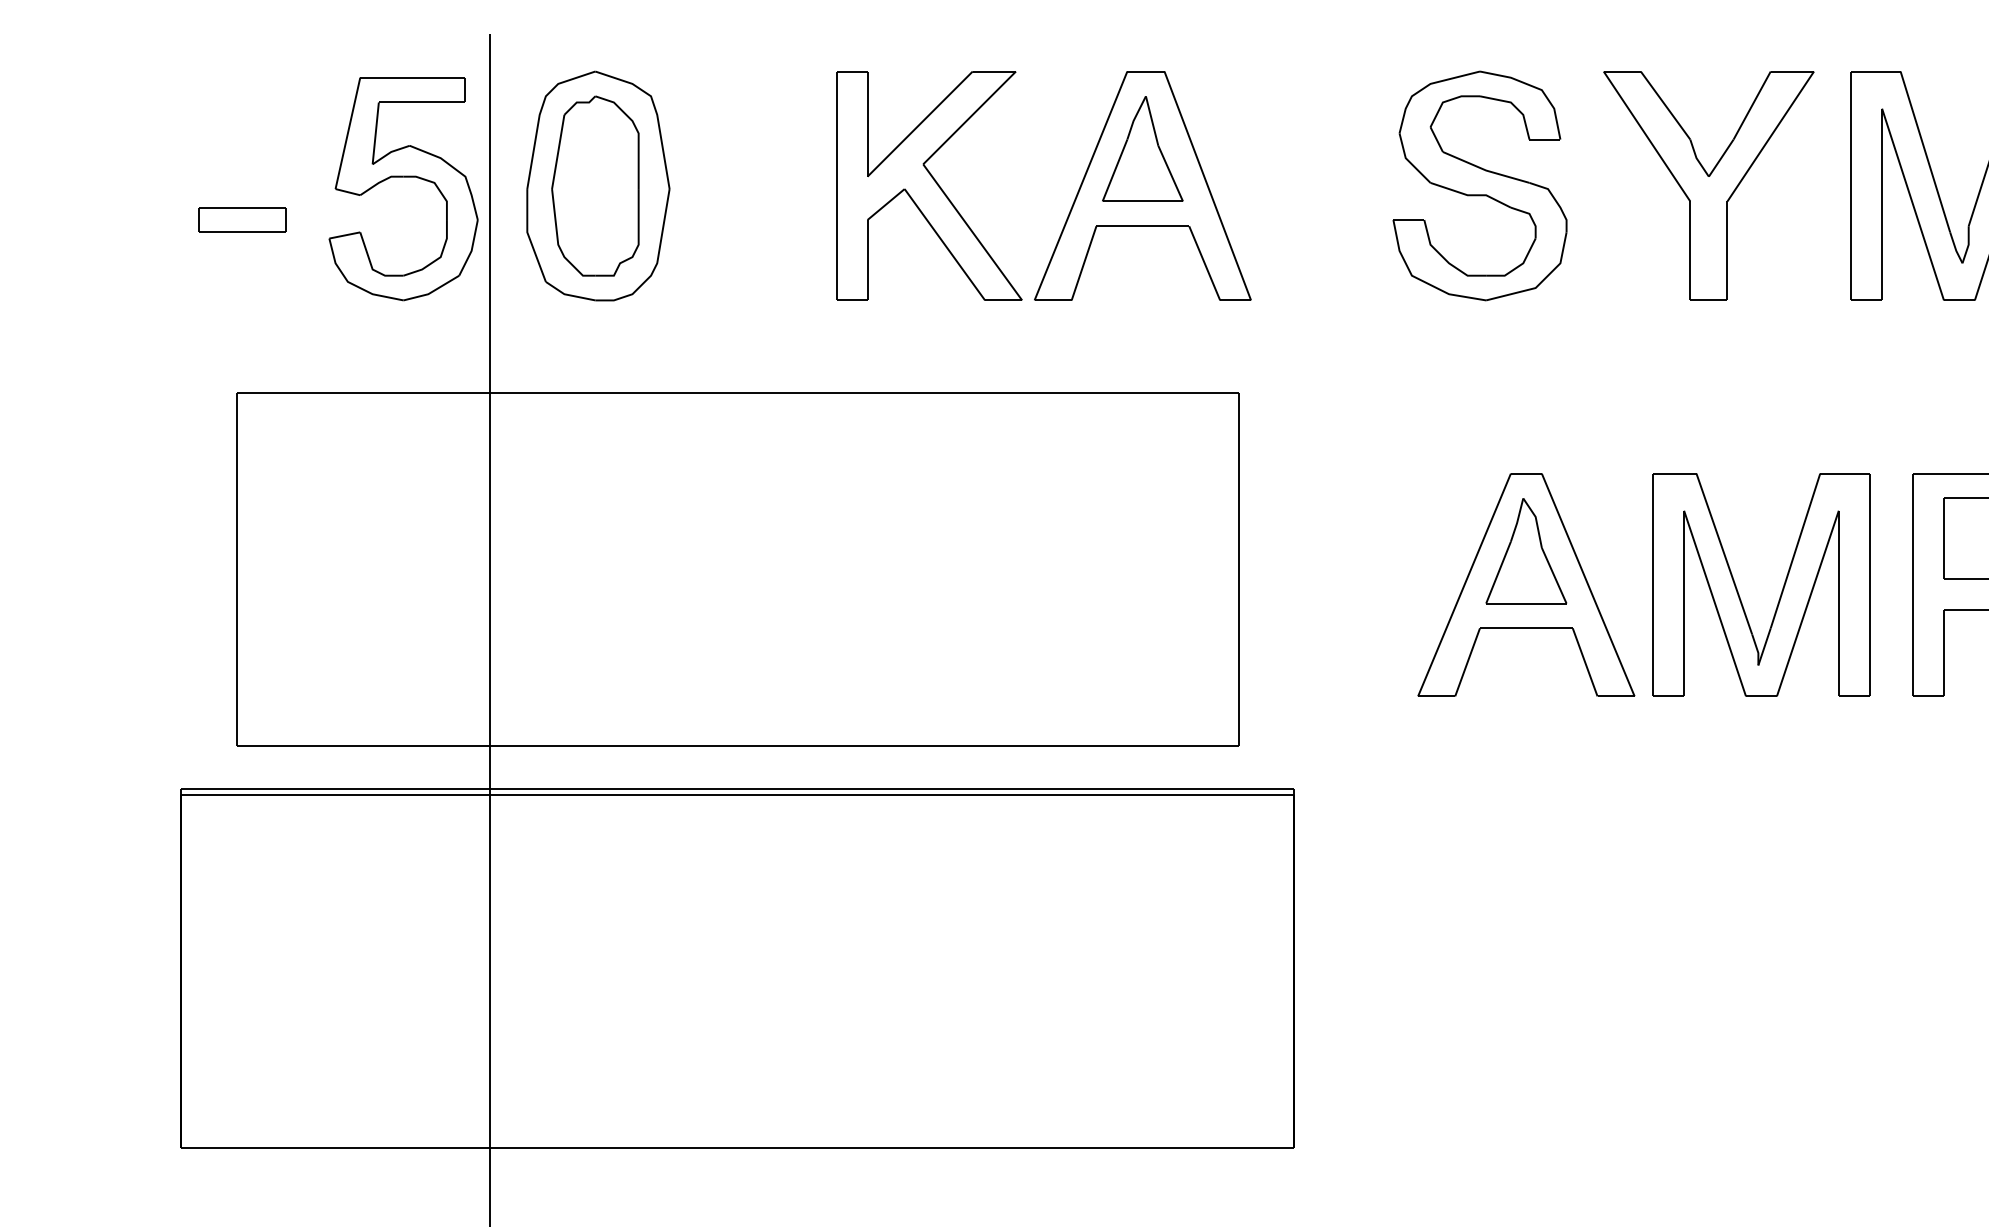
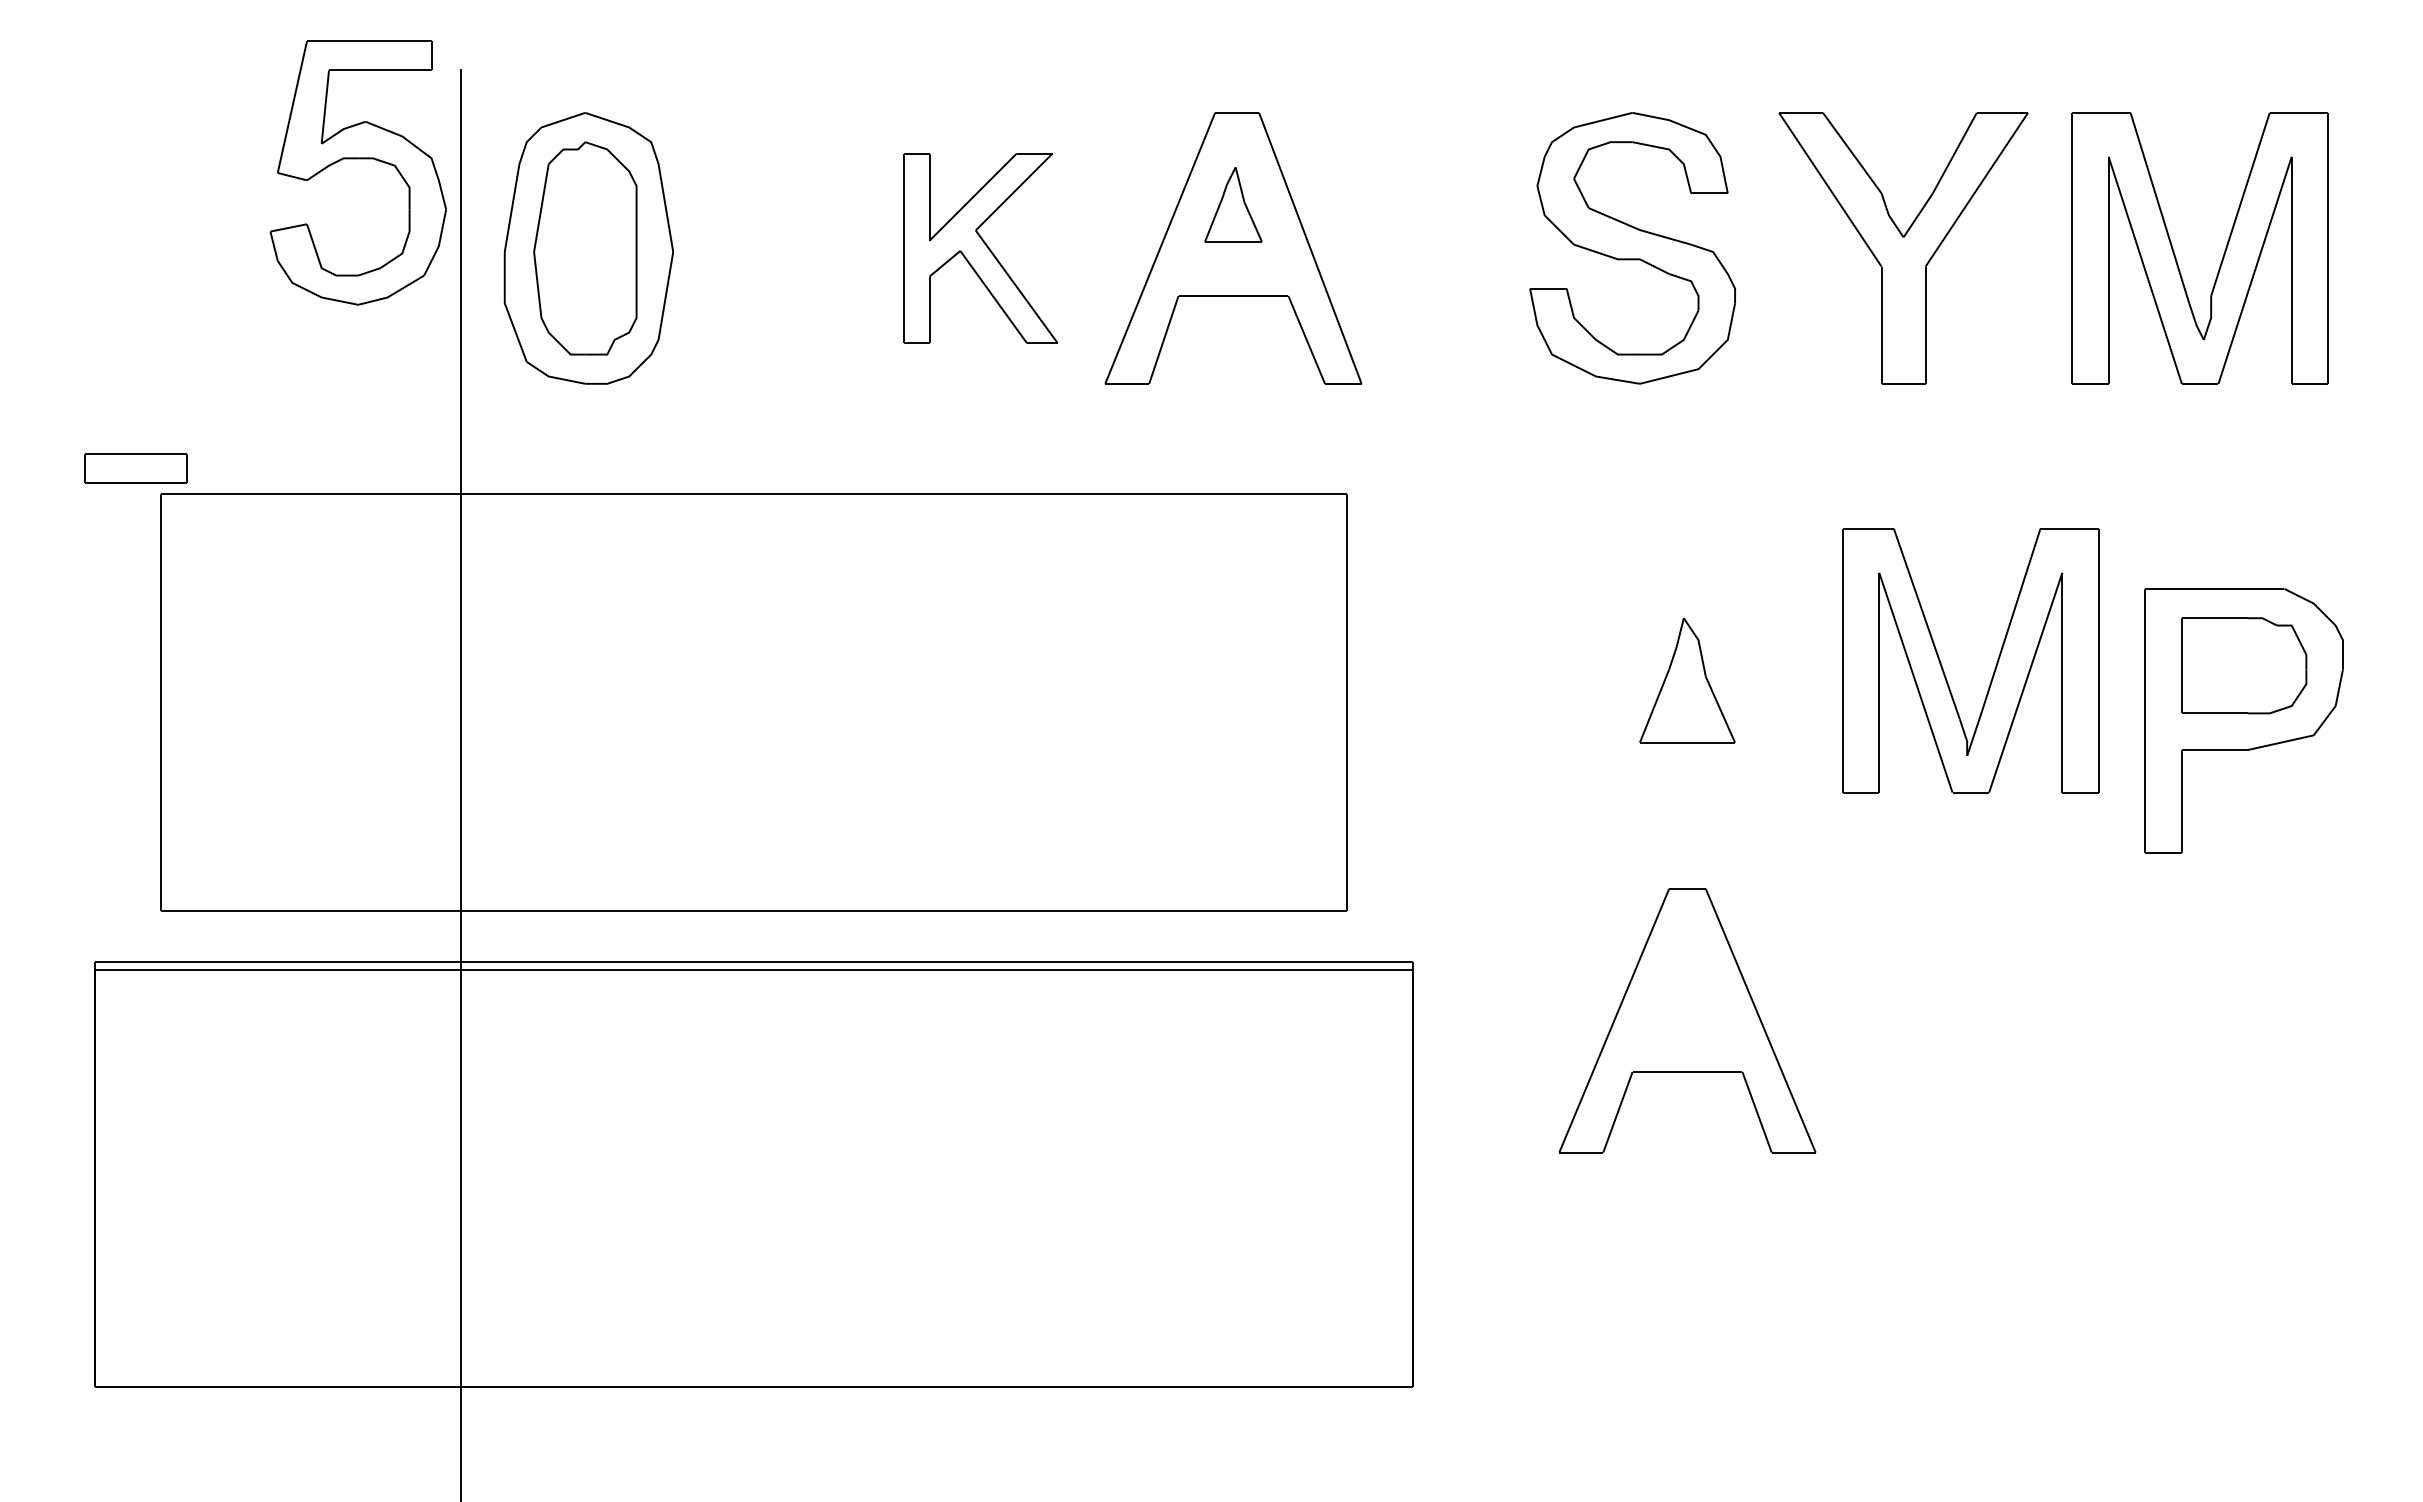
part: (1142, 148) -> (1233, 204), size x0.6
part: (402, 177) -> (357, 159), moved
part: (929, 186) -> (980, 248), size x0.7
part: (242, 219) -> (135, 468), moved
part: (1526, 584) -> (1687, 1020), moved
part: (1781, 591) -> (1994, 668), moved

